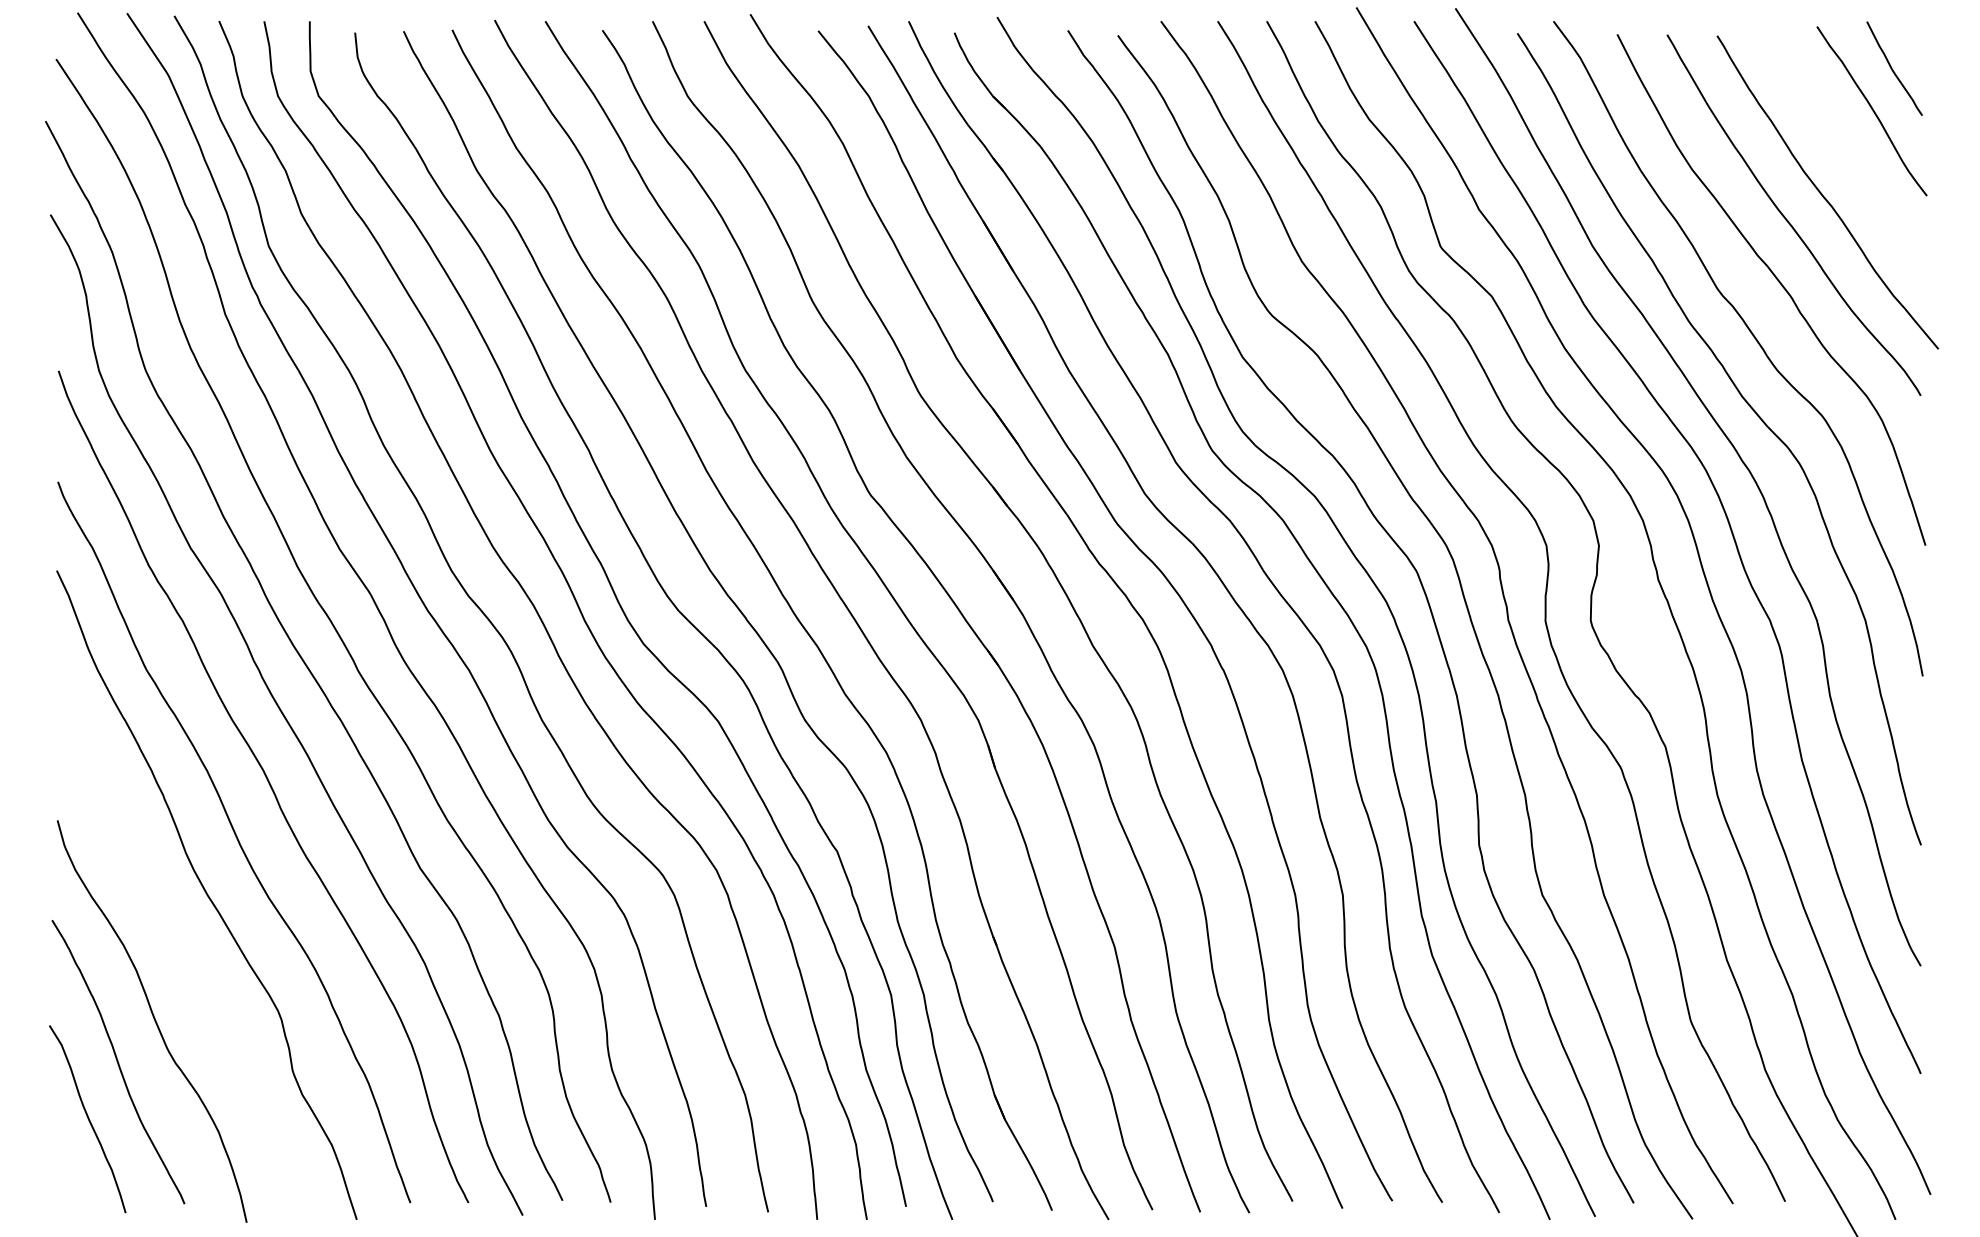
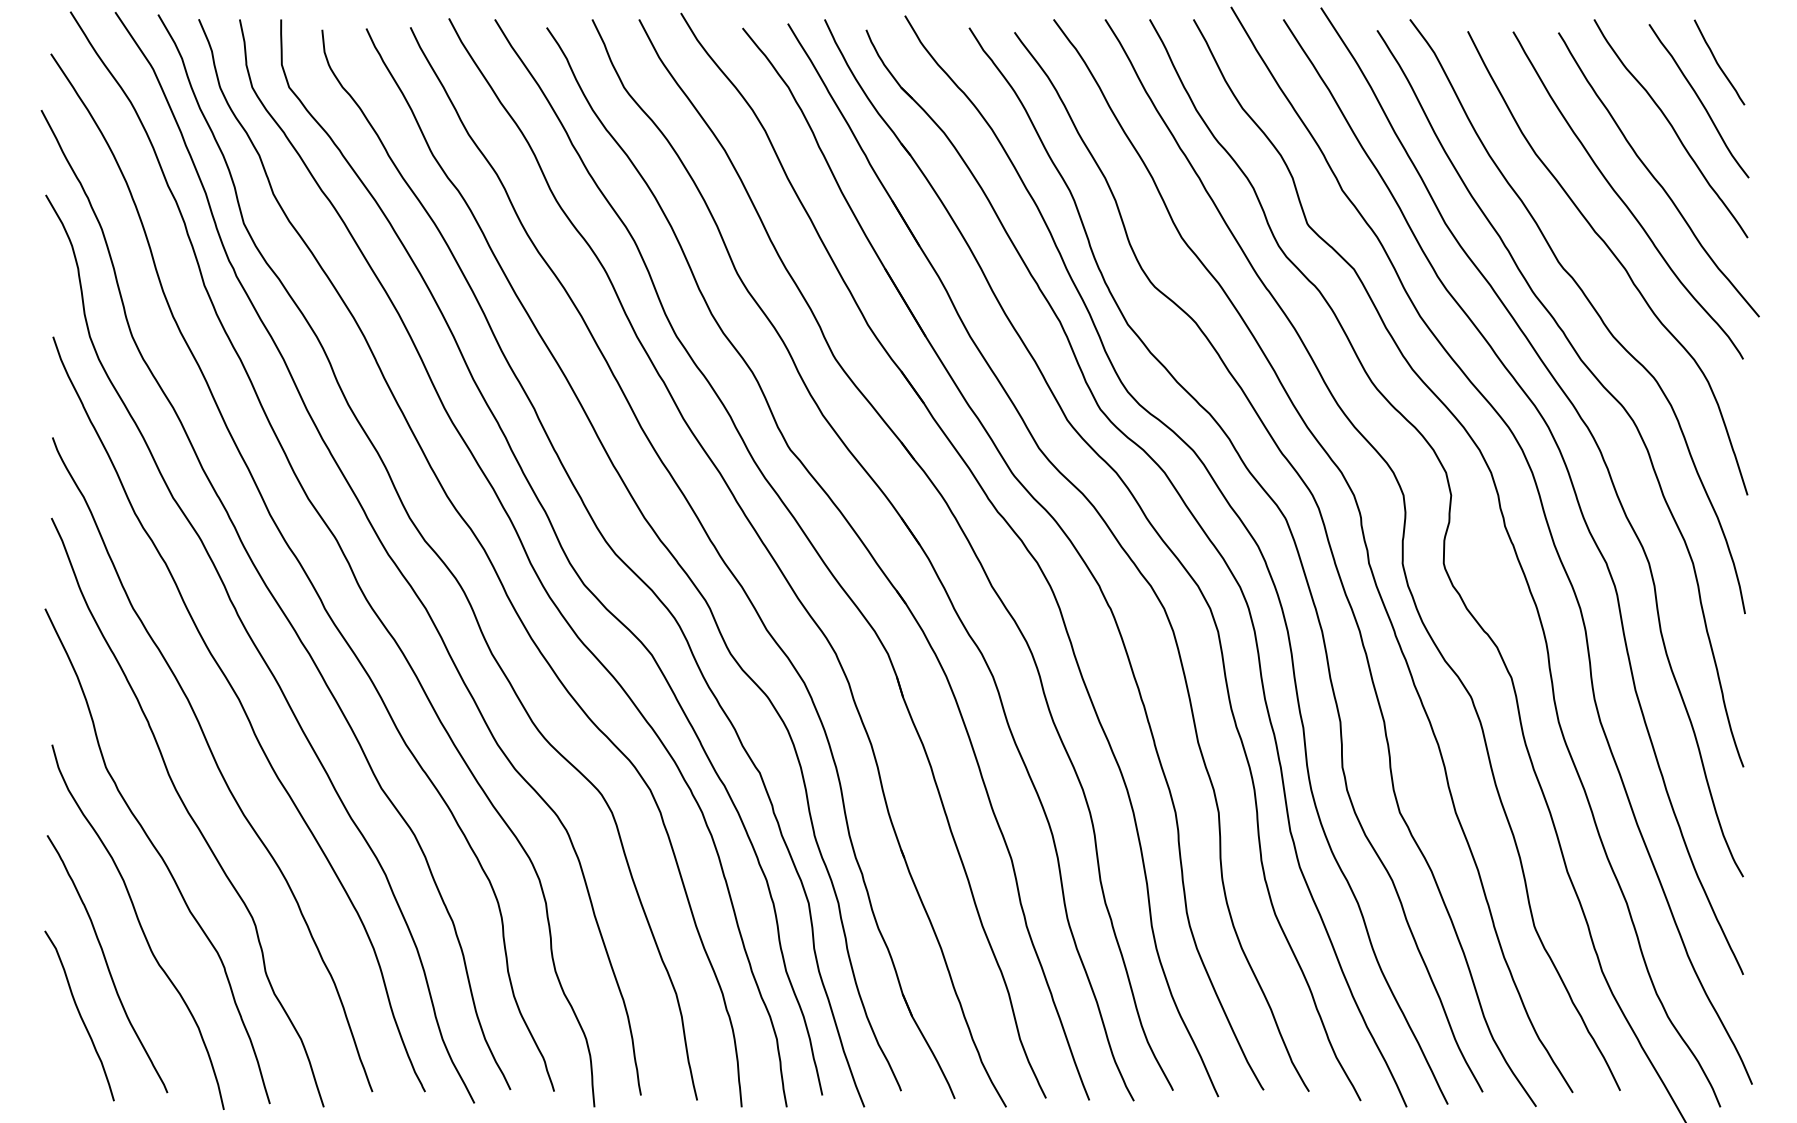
curve: (1841, 140) -> (1671, 127), added
curve: (175, 943) -> (159, 856), added

